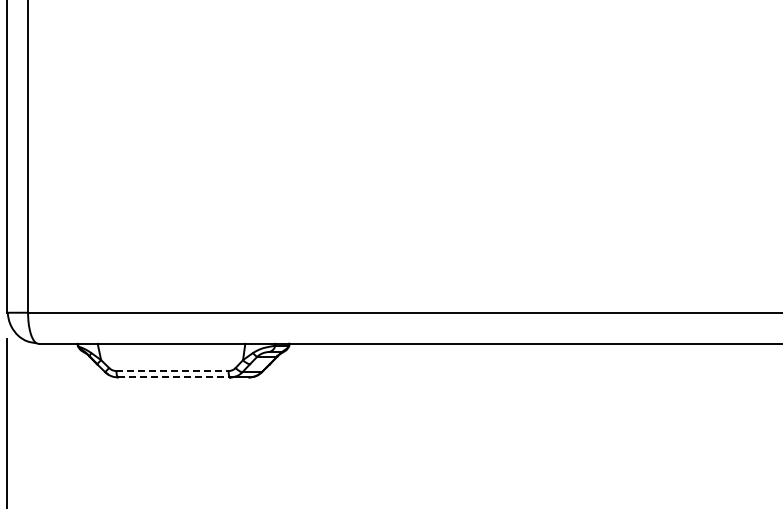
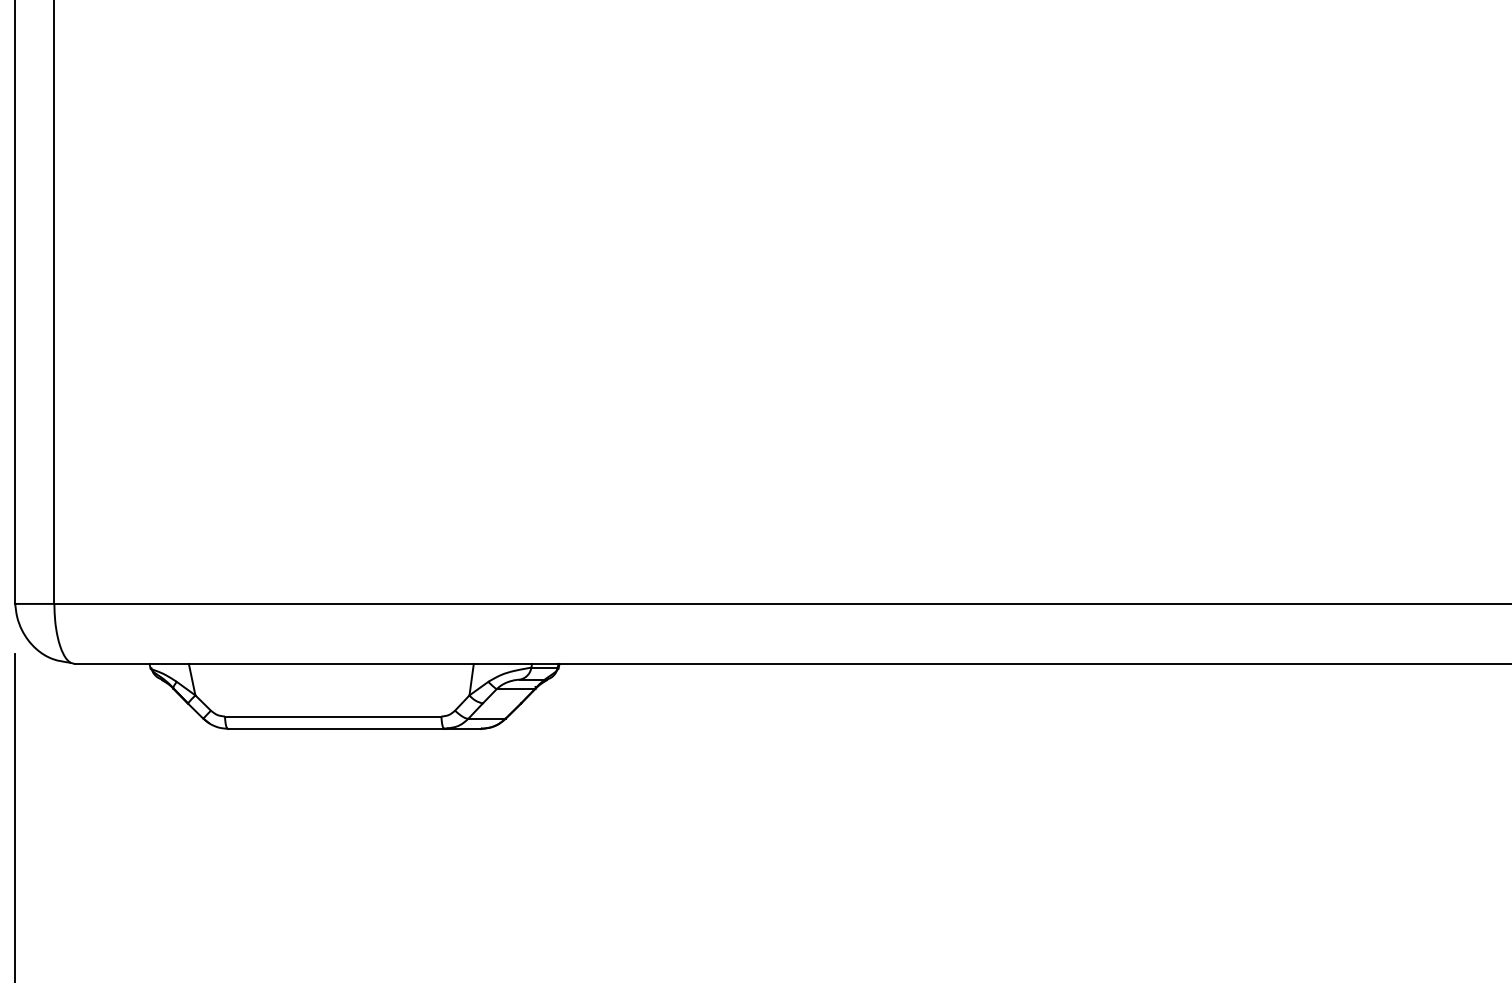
line: (173, 371) -> (335, 717), dashed -> solid
line: (174, 377) -> (337, 728), dashed -> solid

